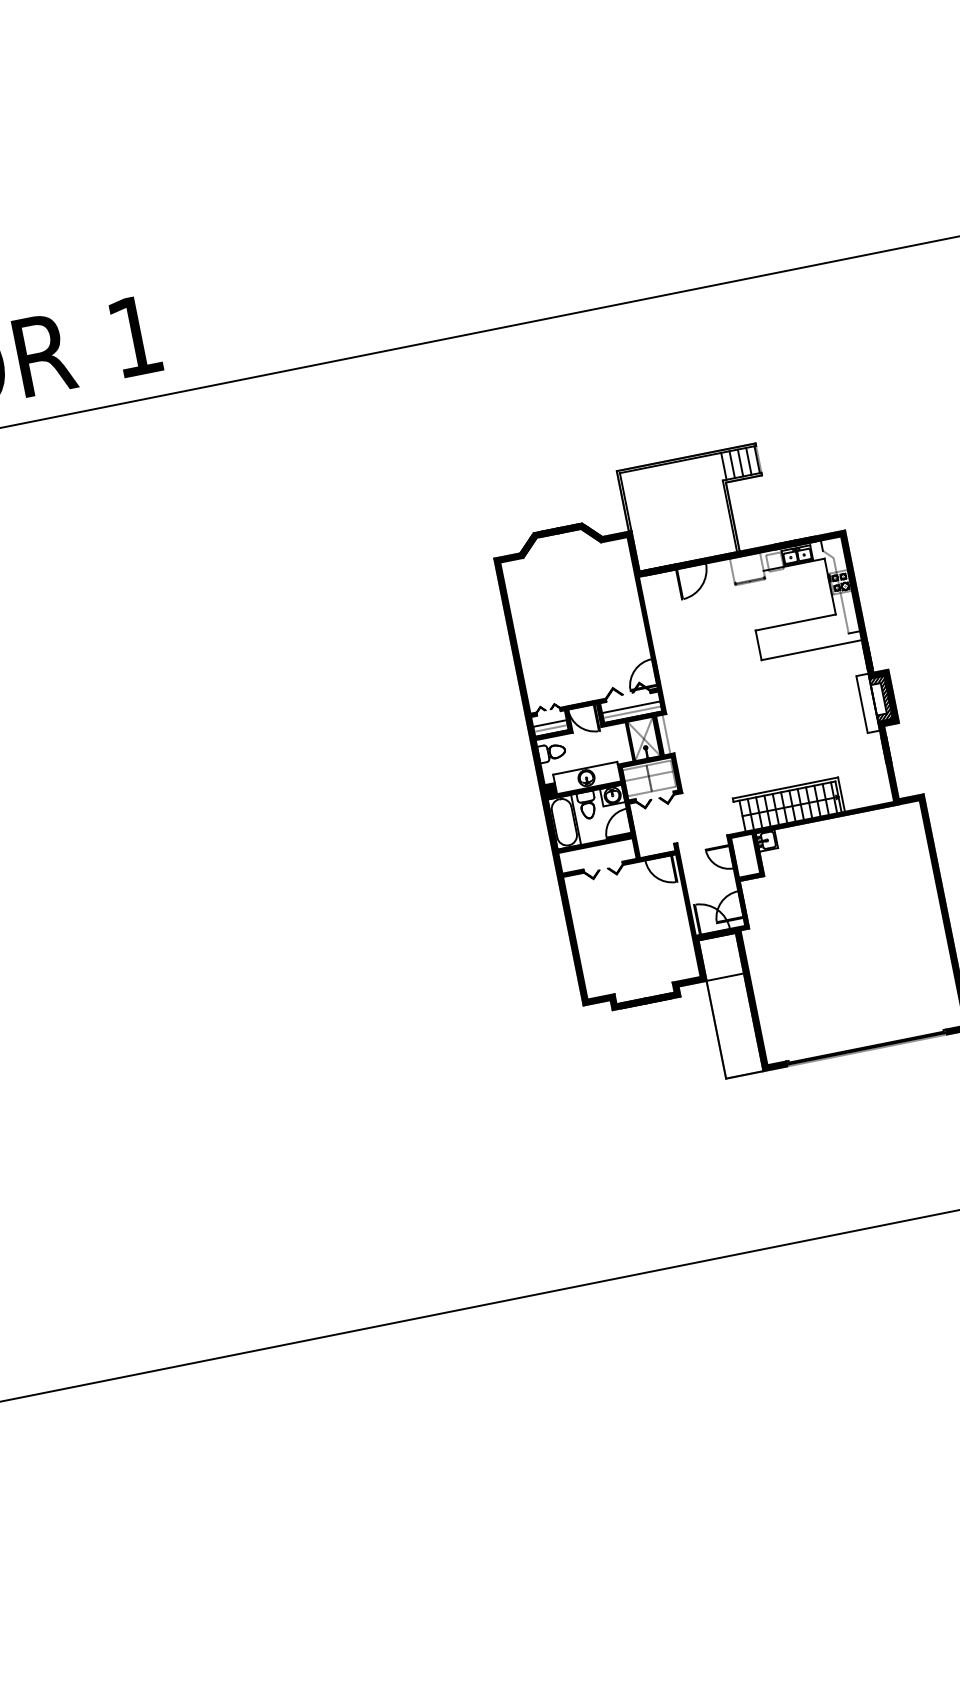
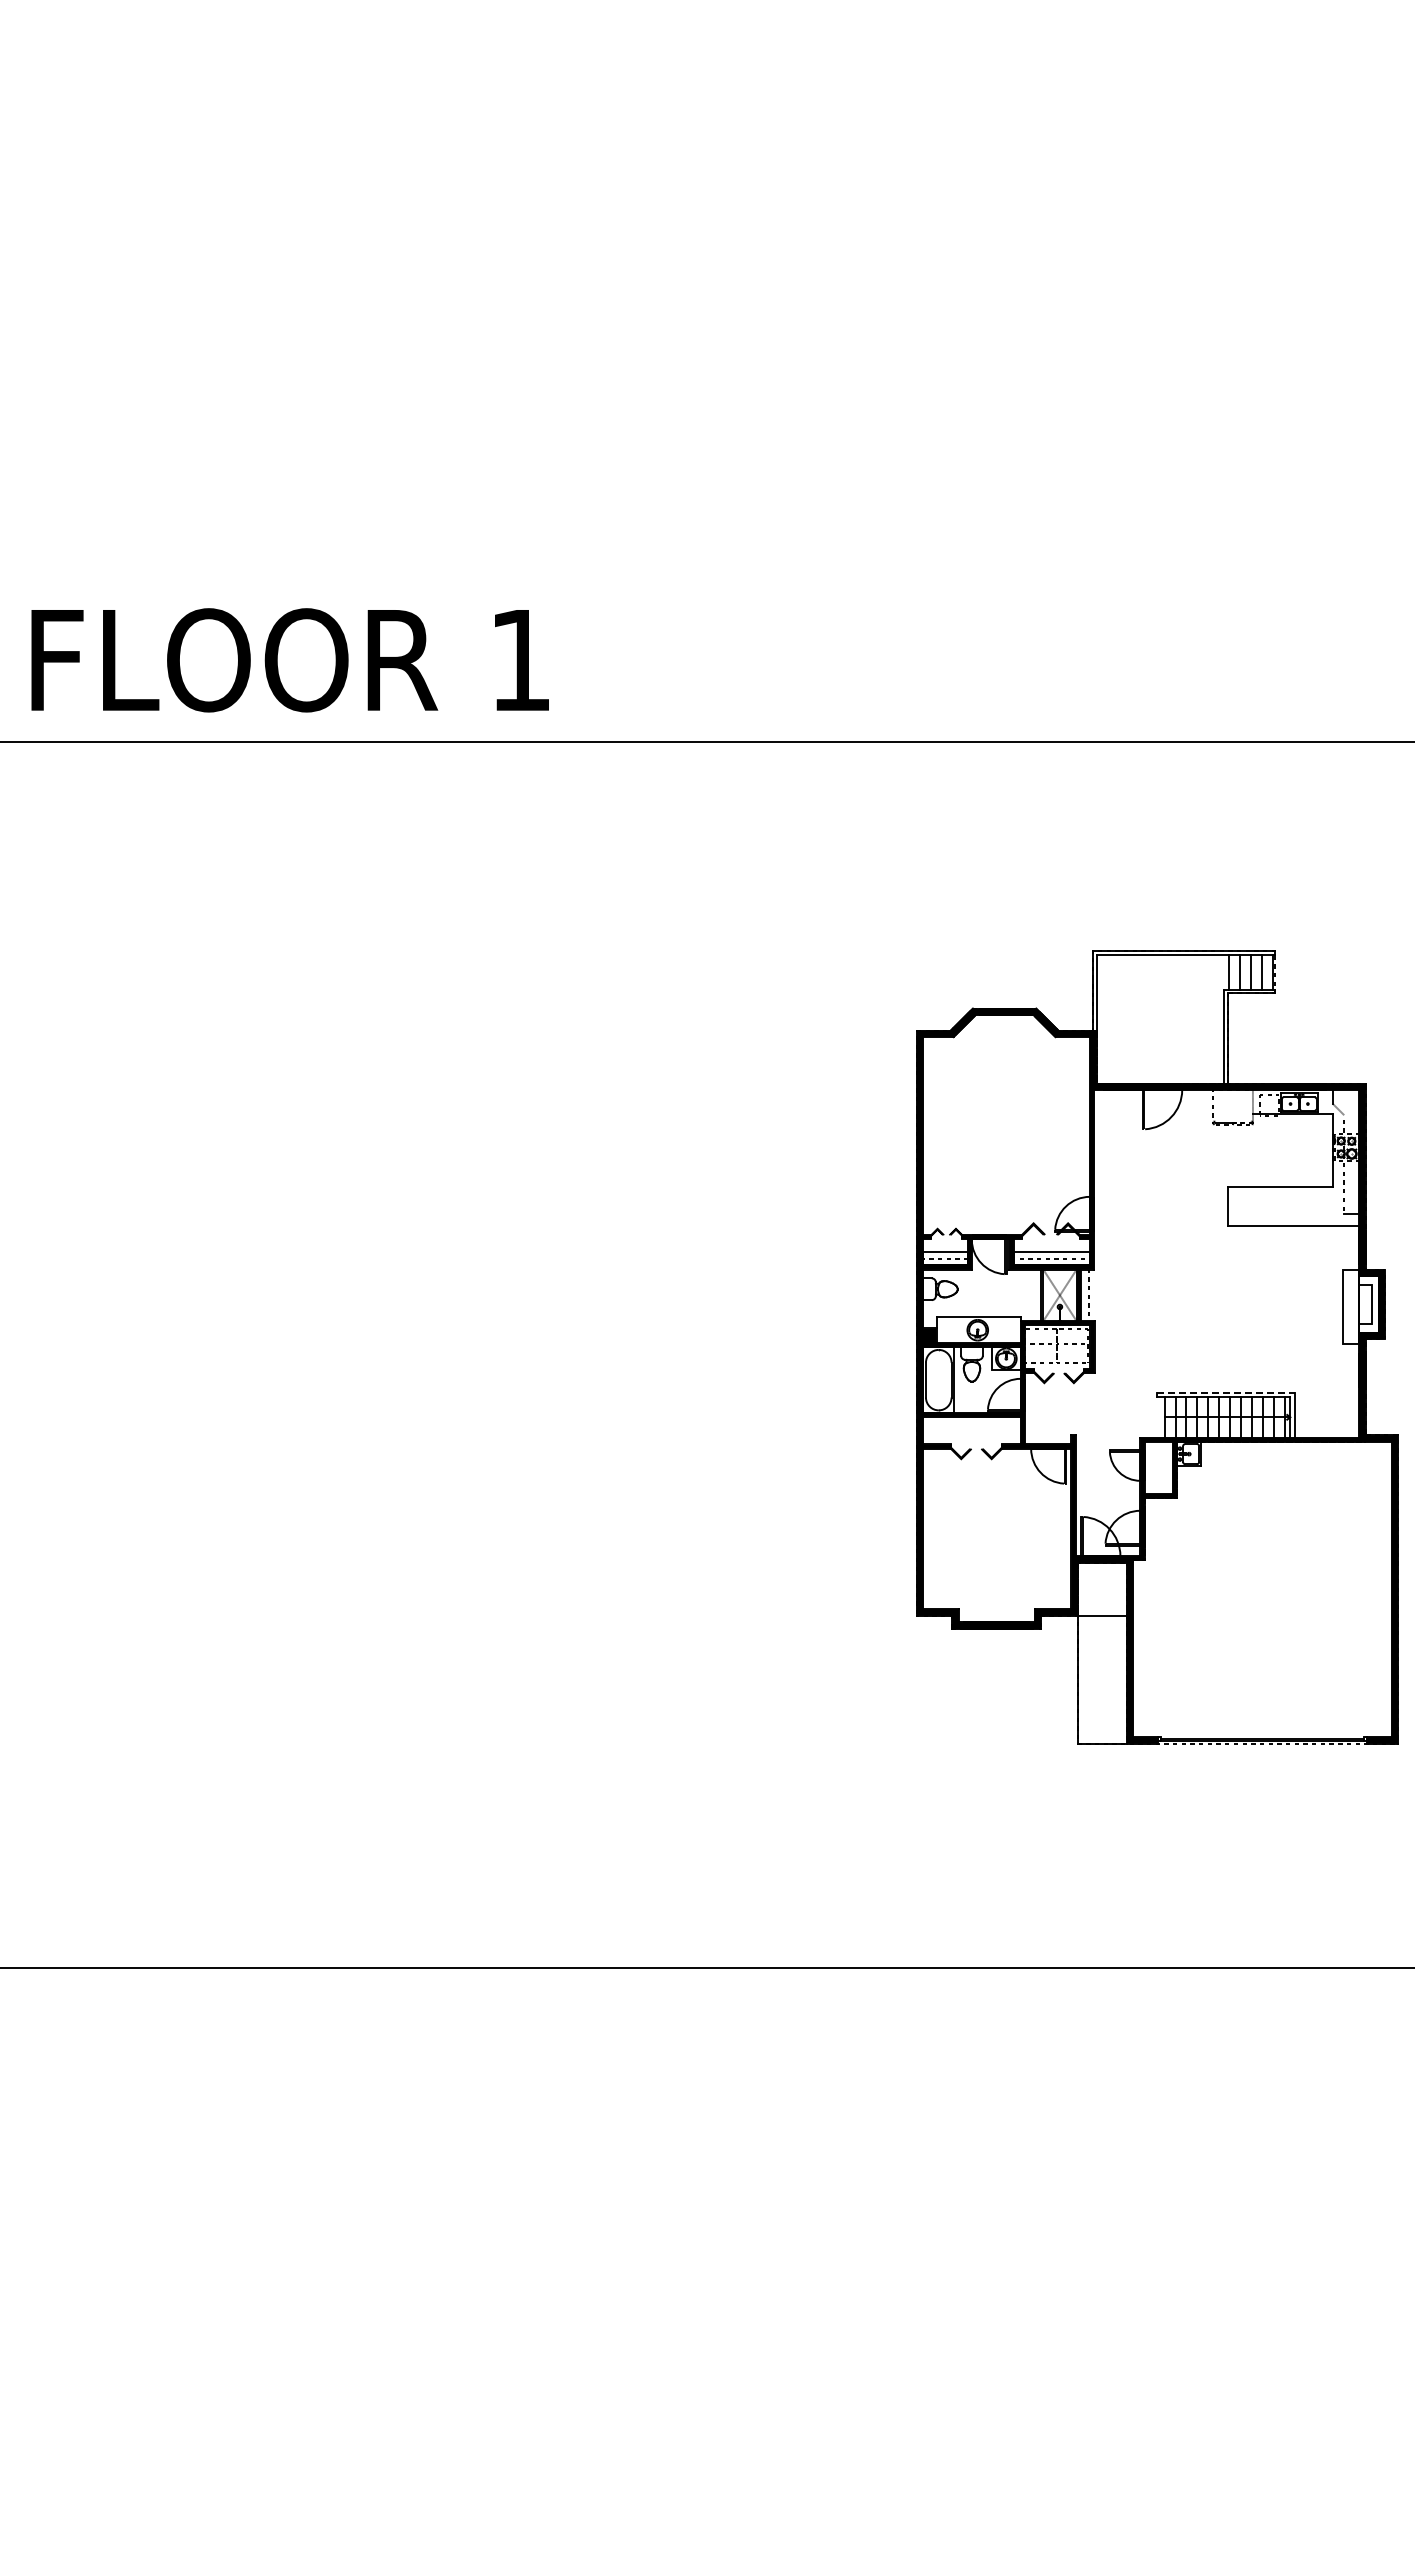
hatch: (881, 698) -> (1368, 1304), removed
line: (785, 787) -> (1225, 1392), solid -> dashed

